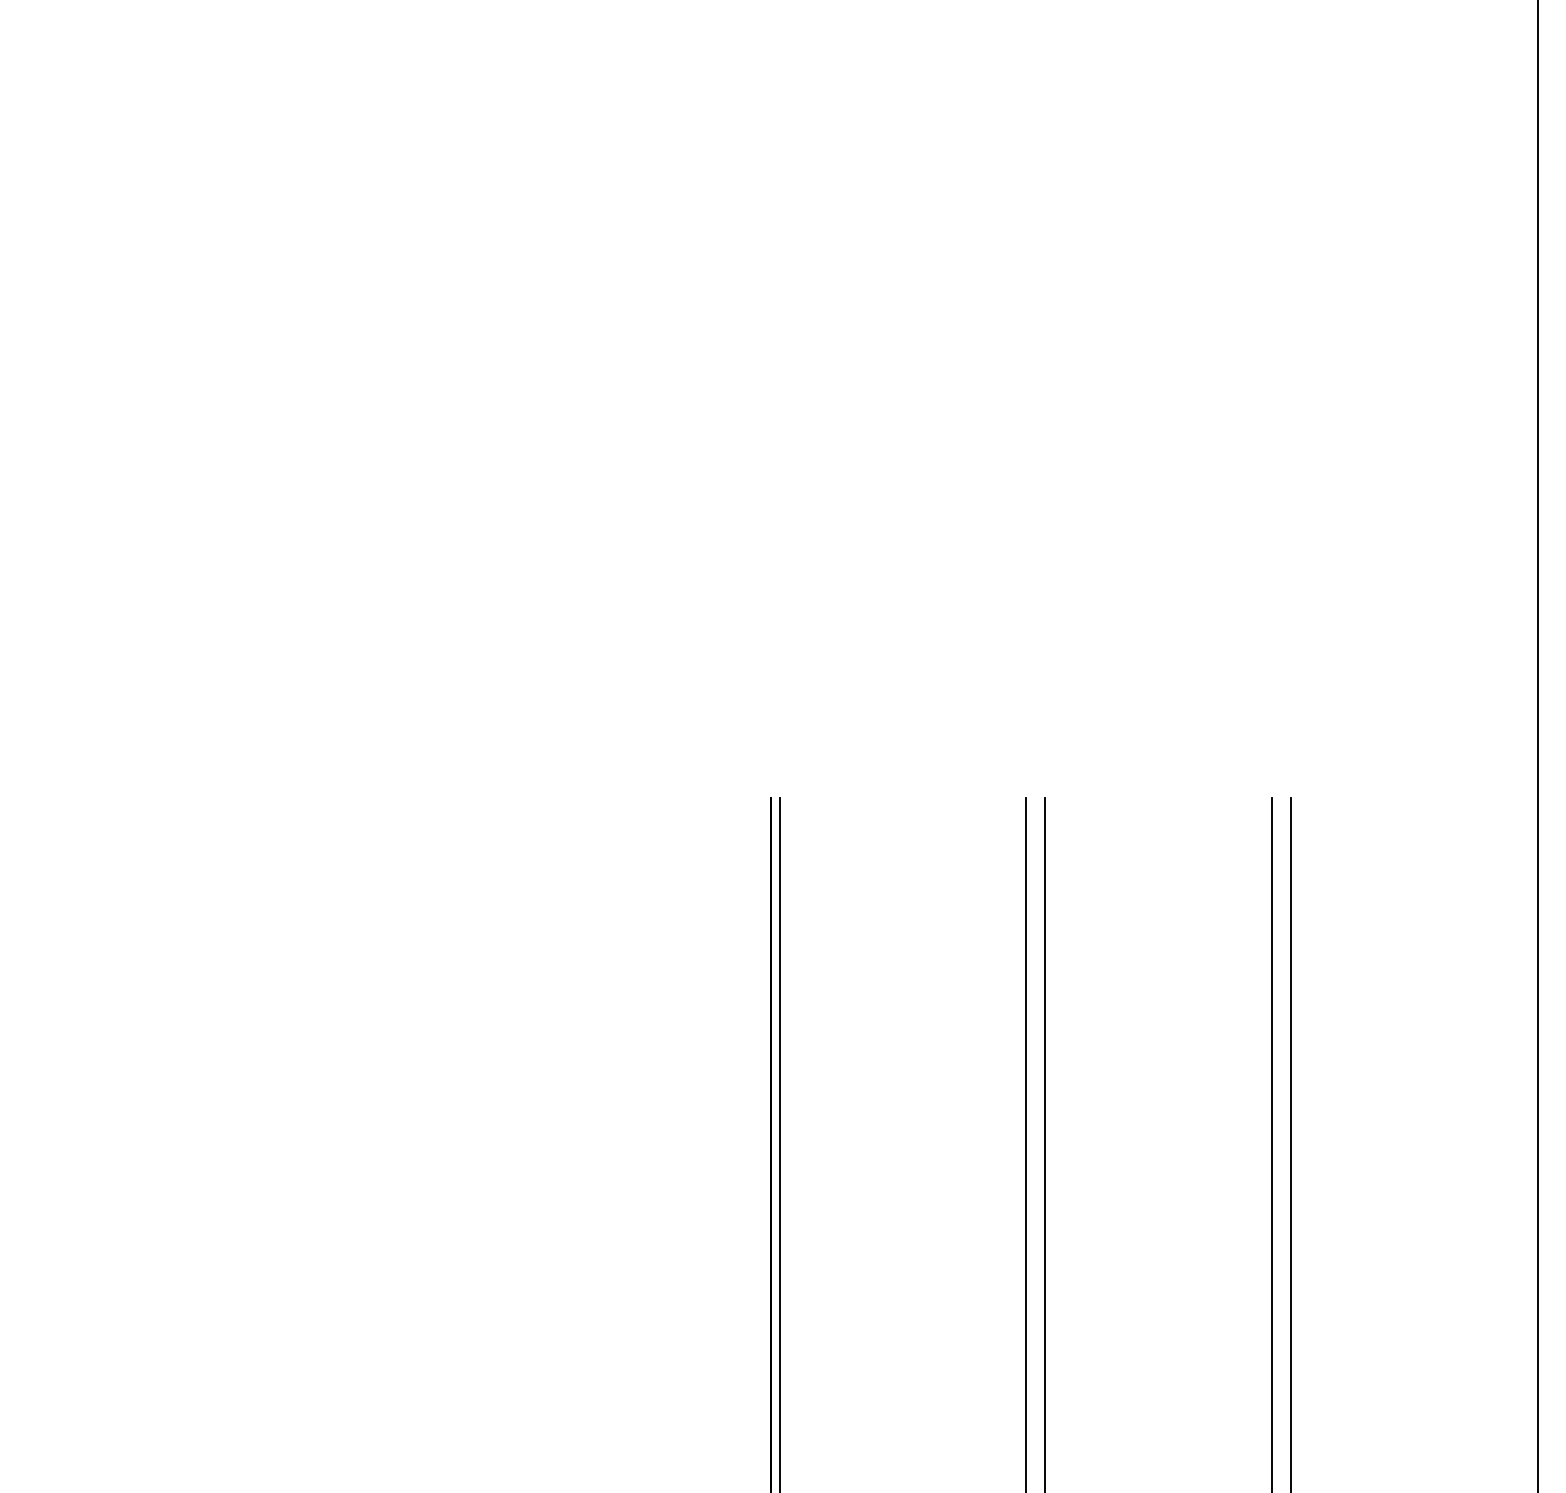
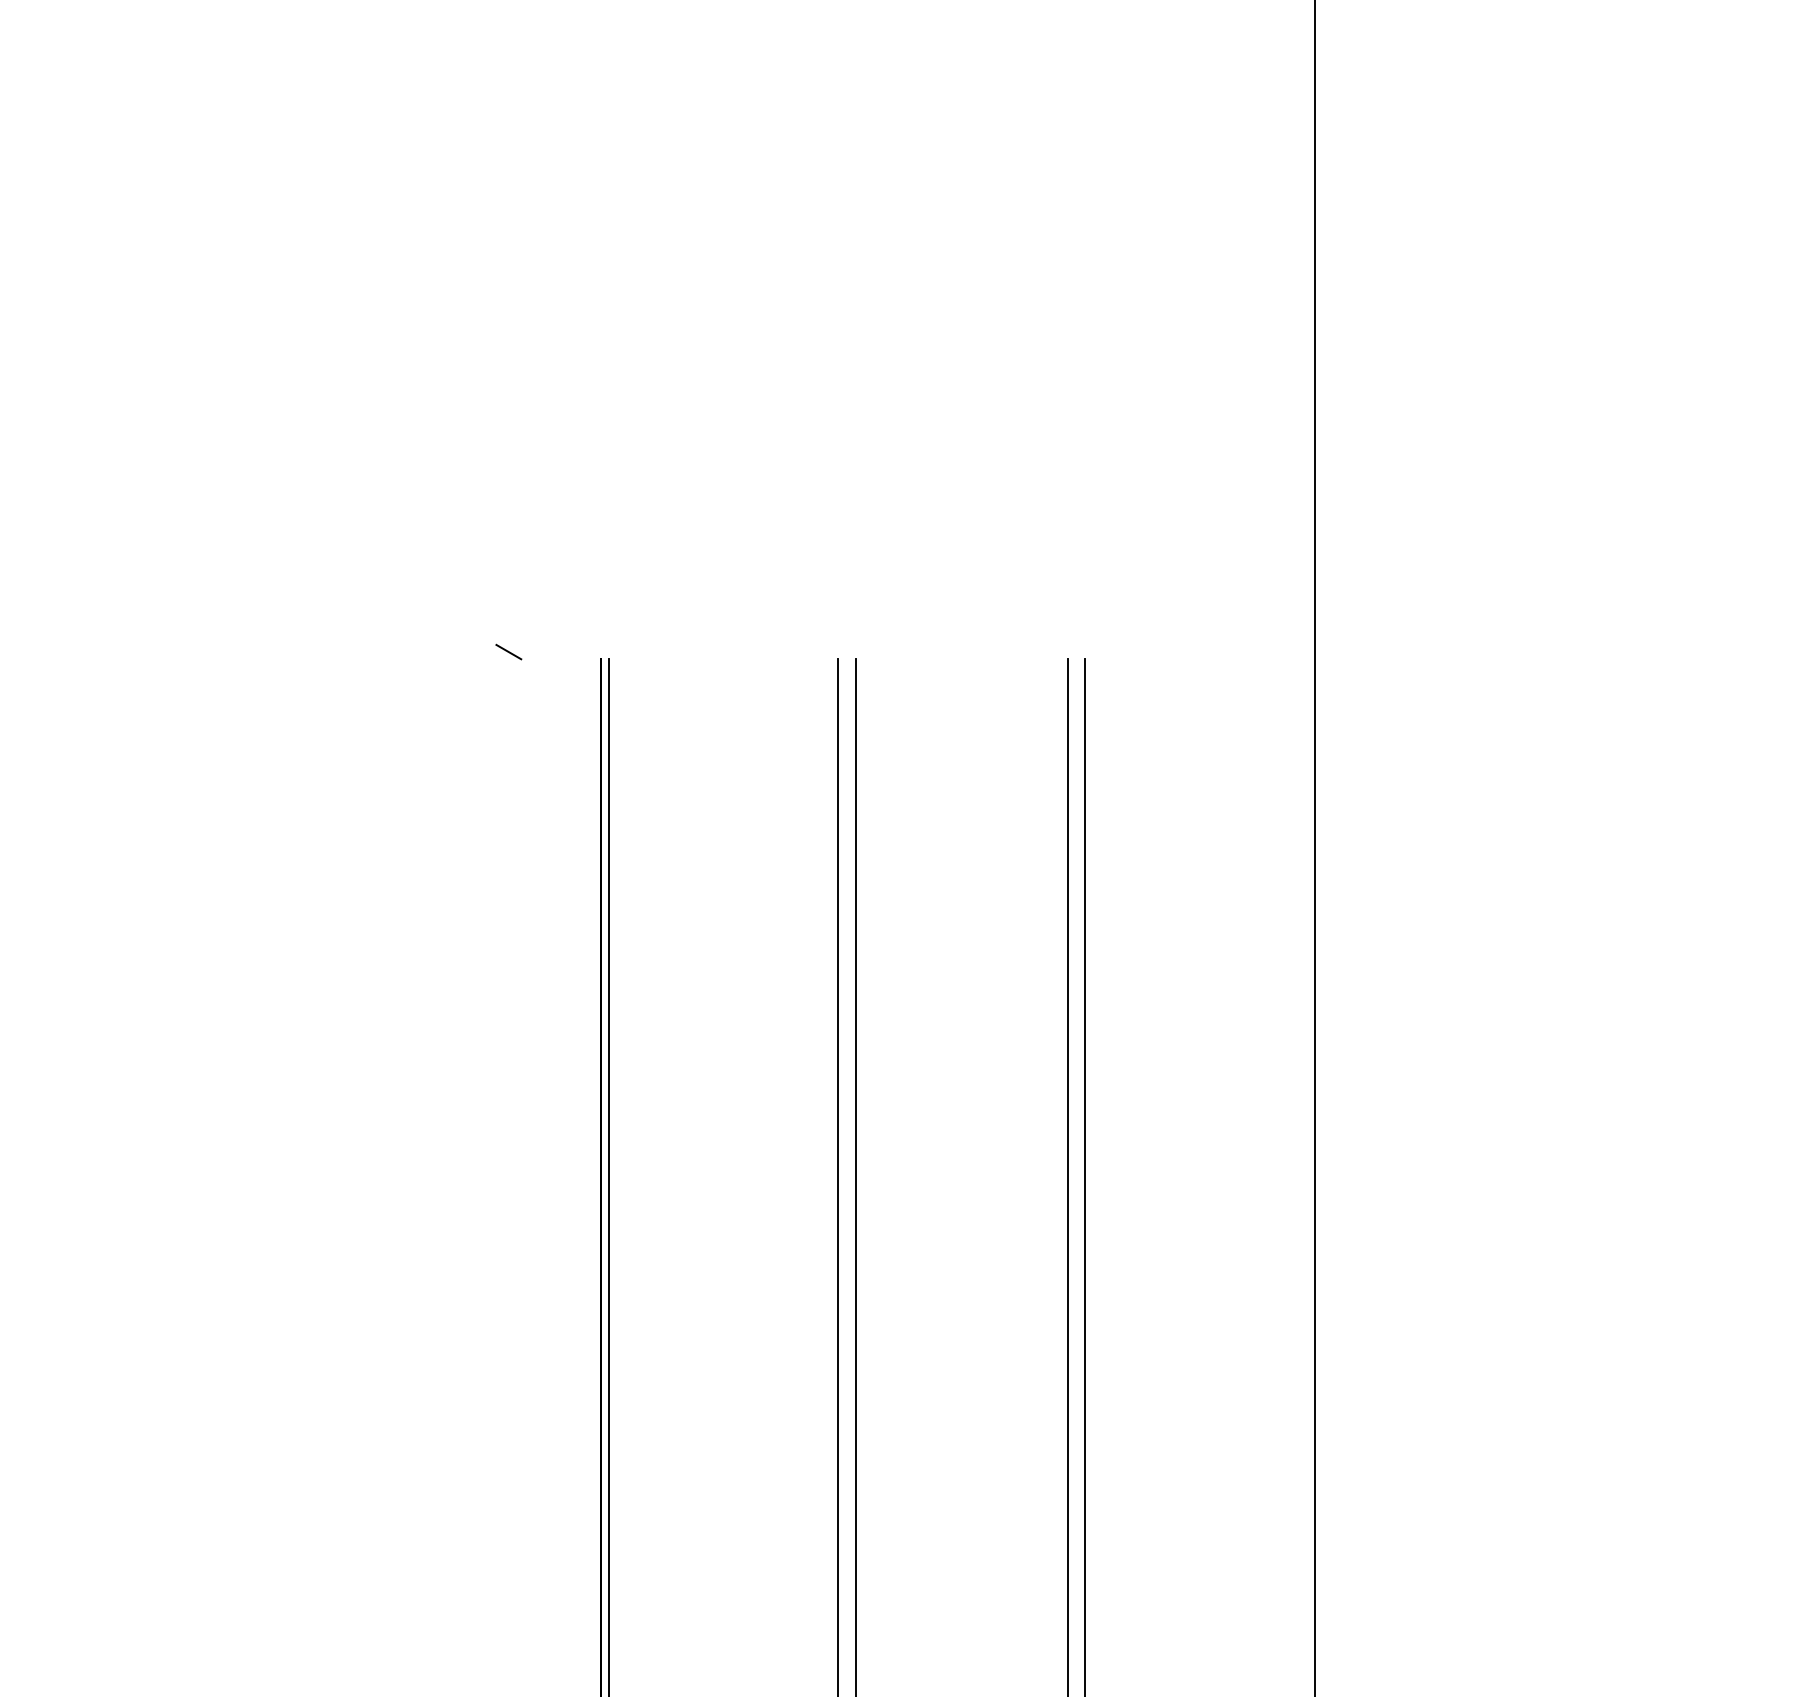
line: (671, 789) -> (508, 651), added

